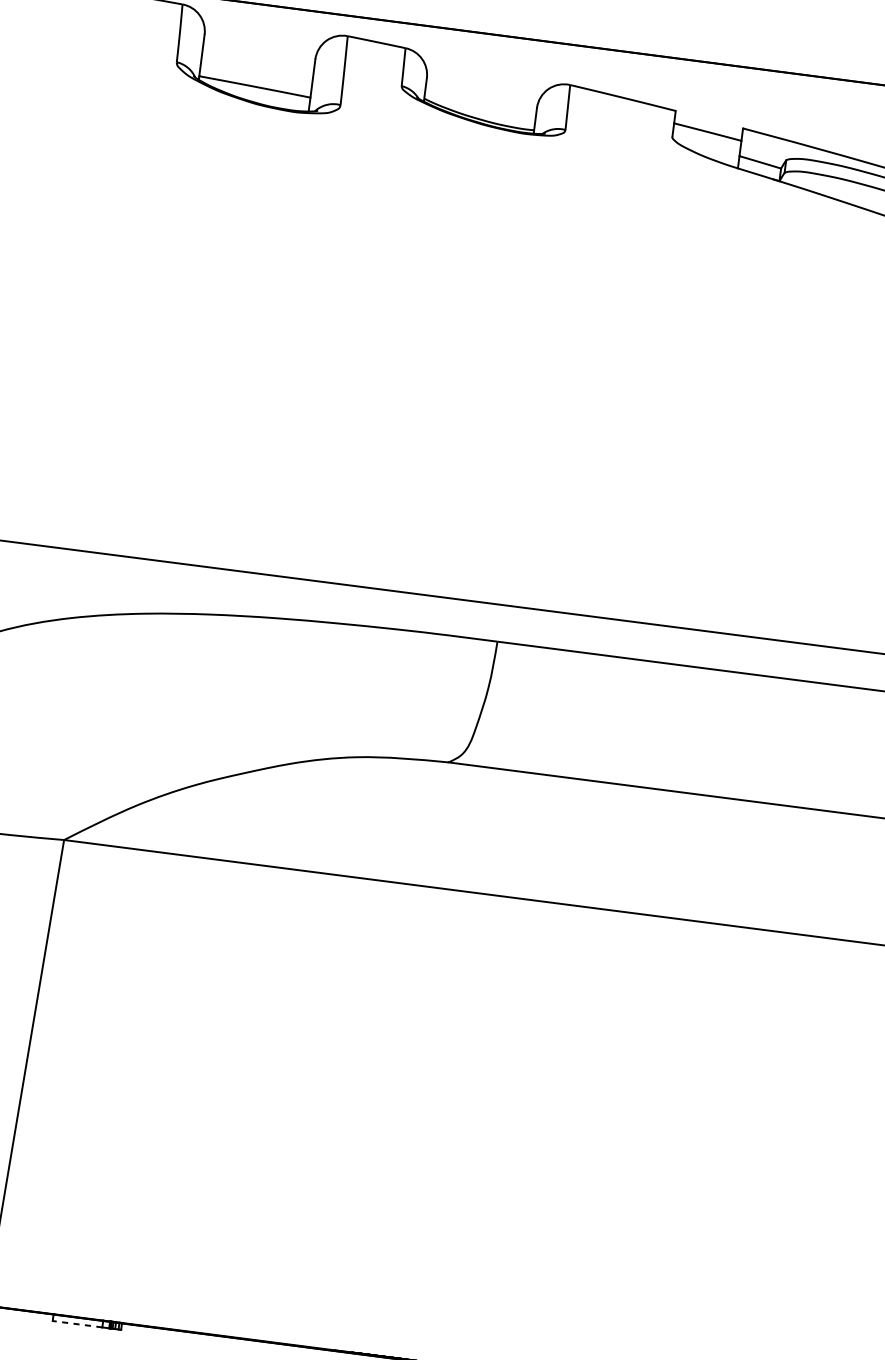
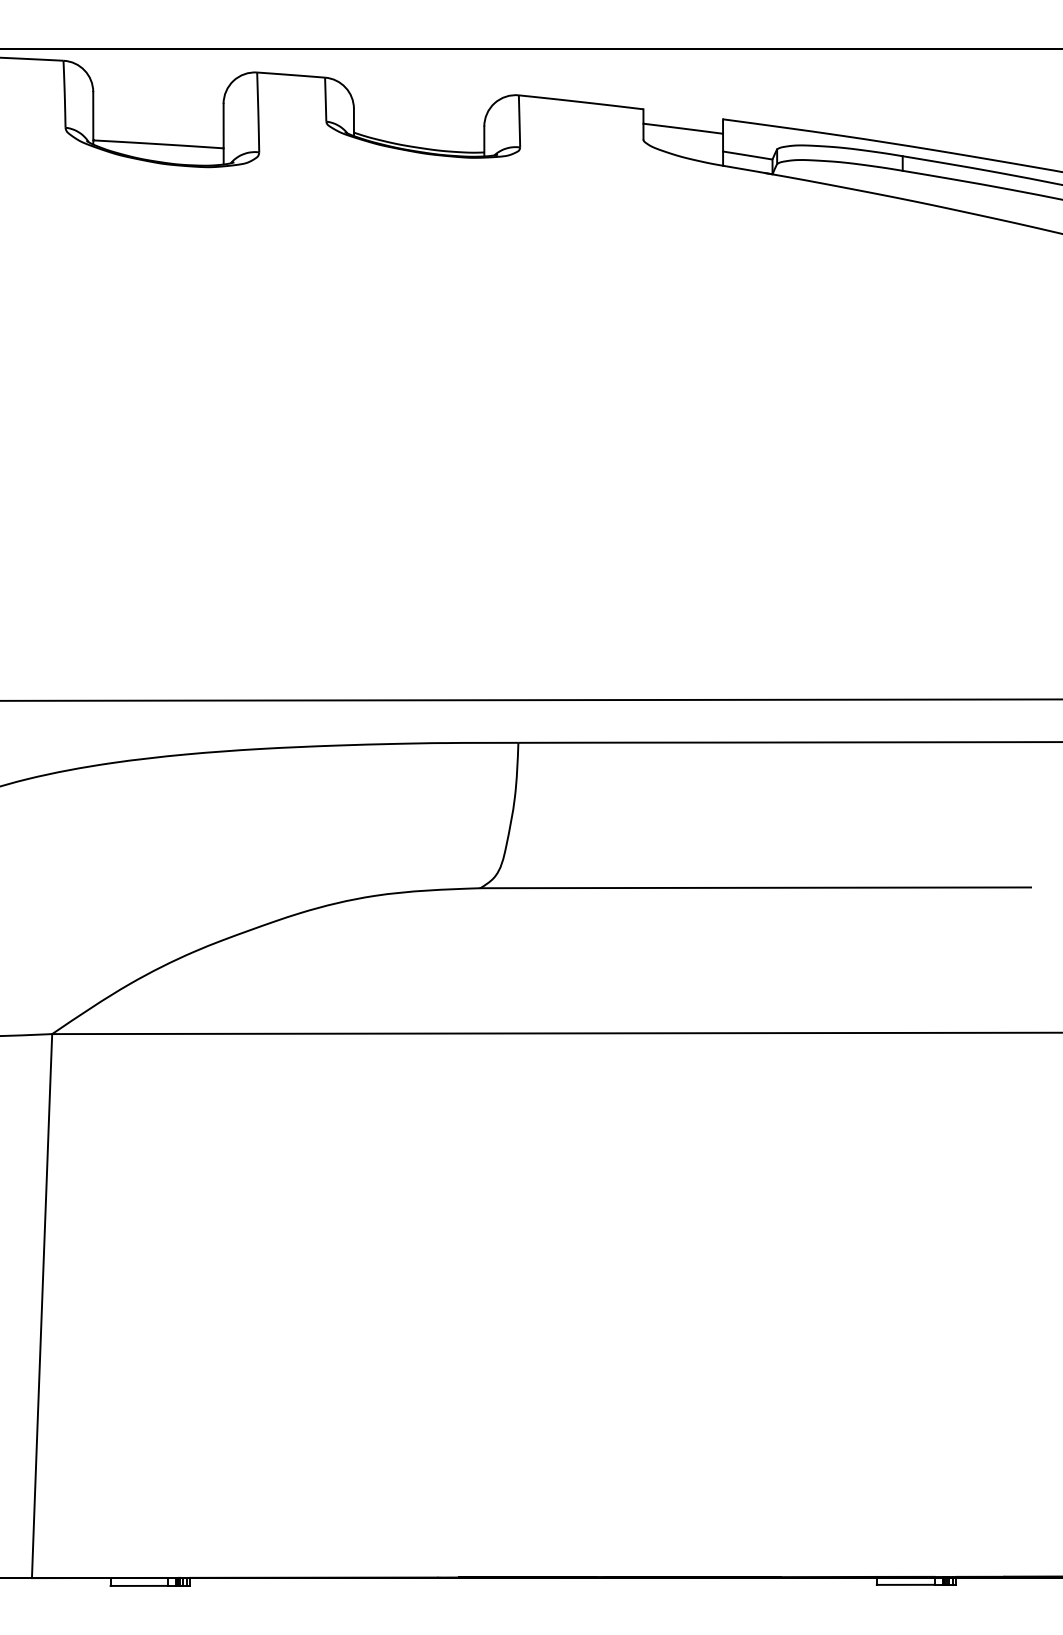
line: (77, 1323) -> (139, 1585), dashed -> solid

